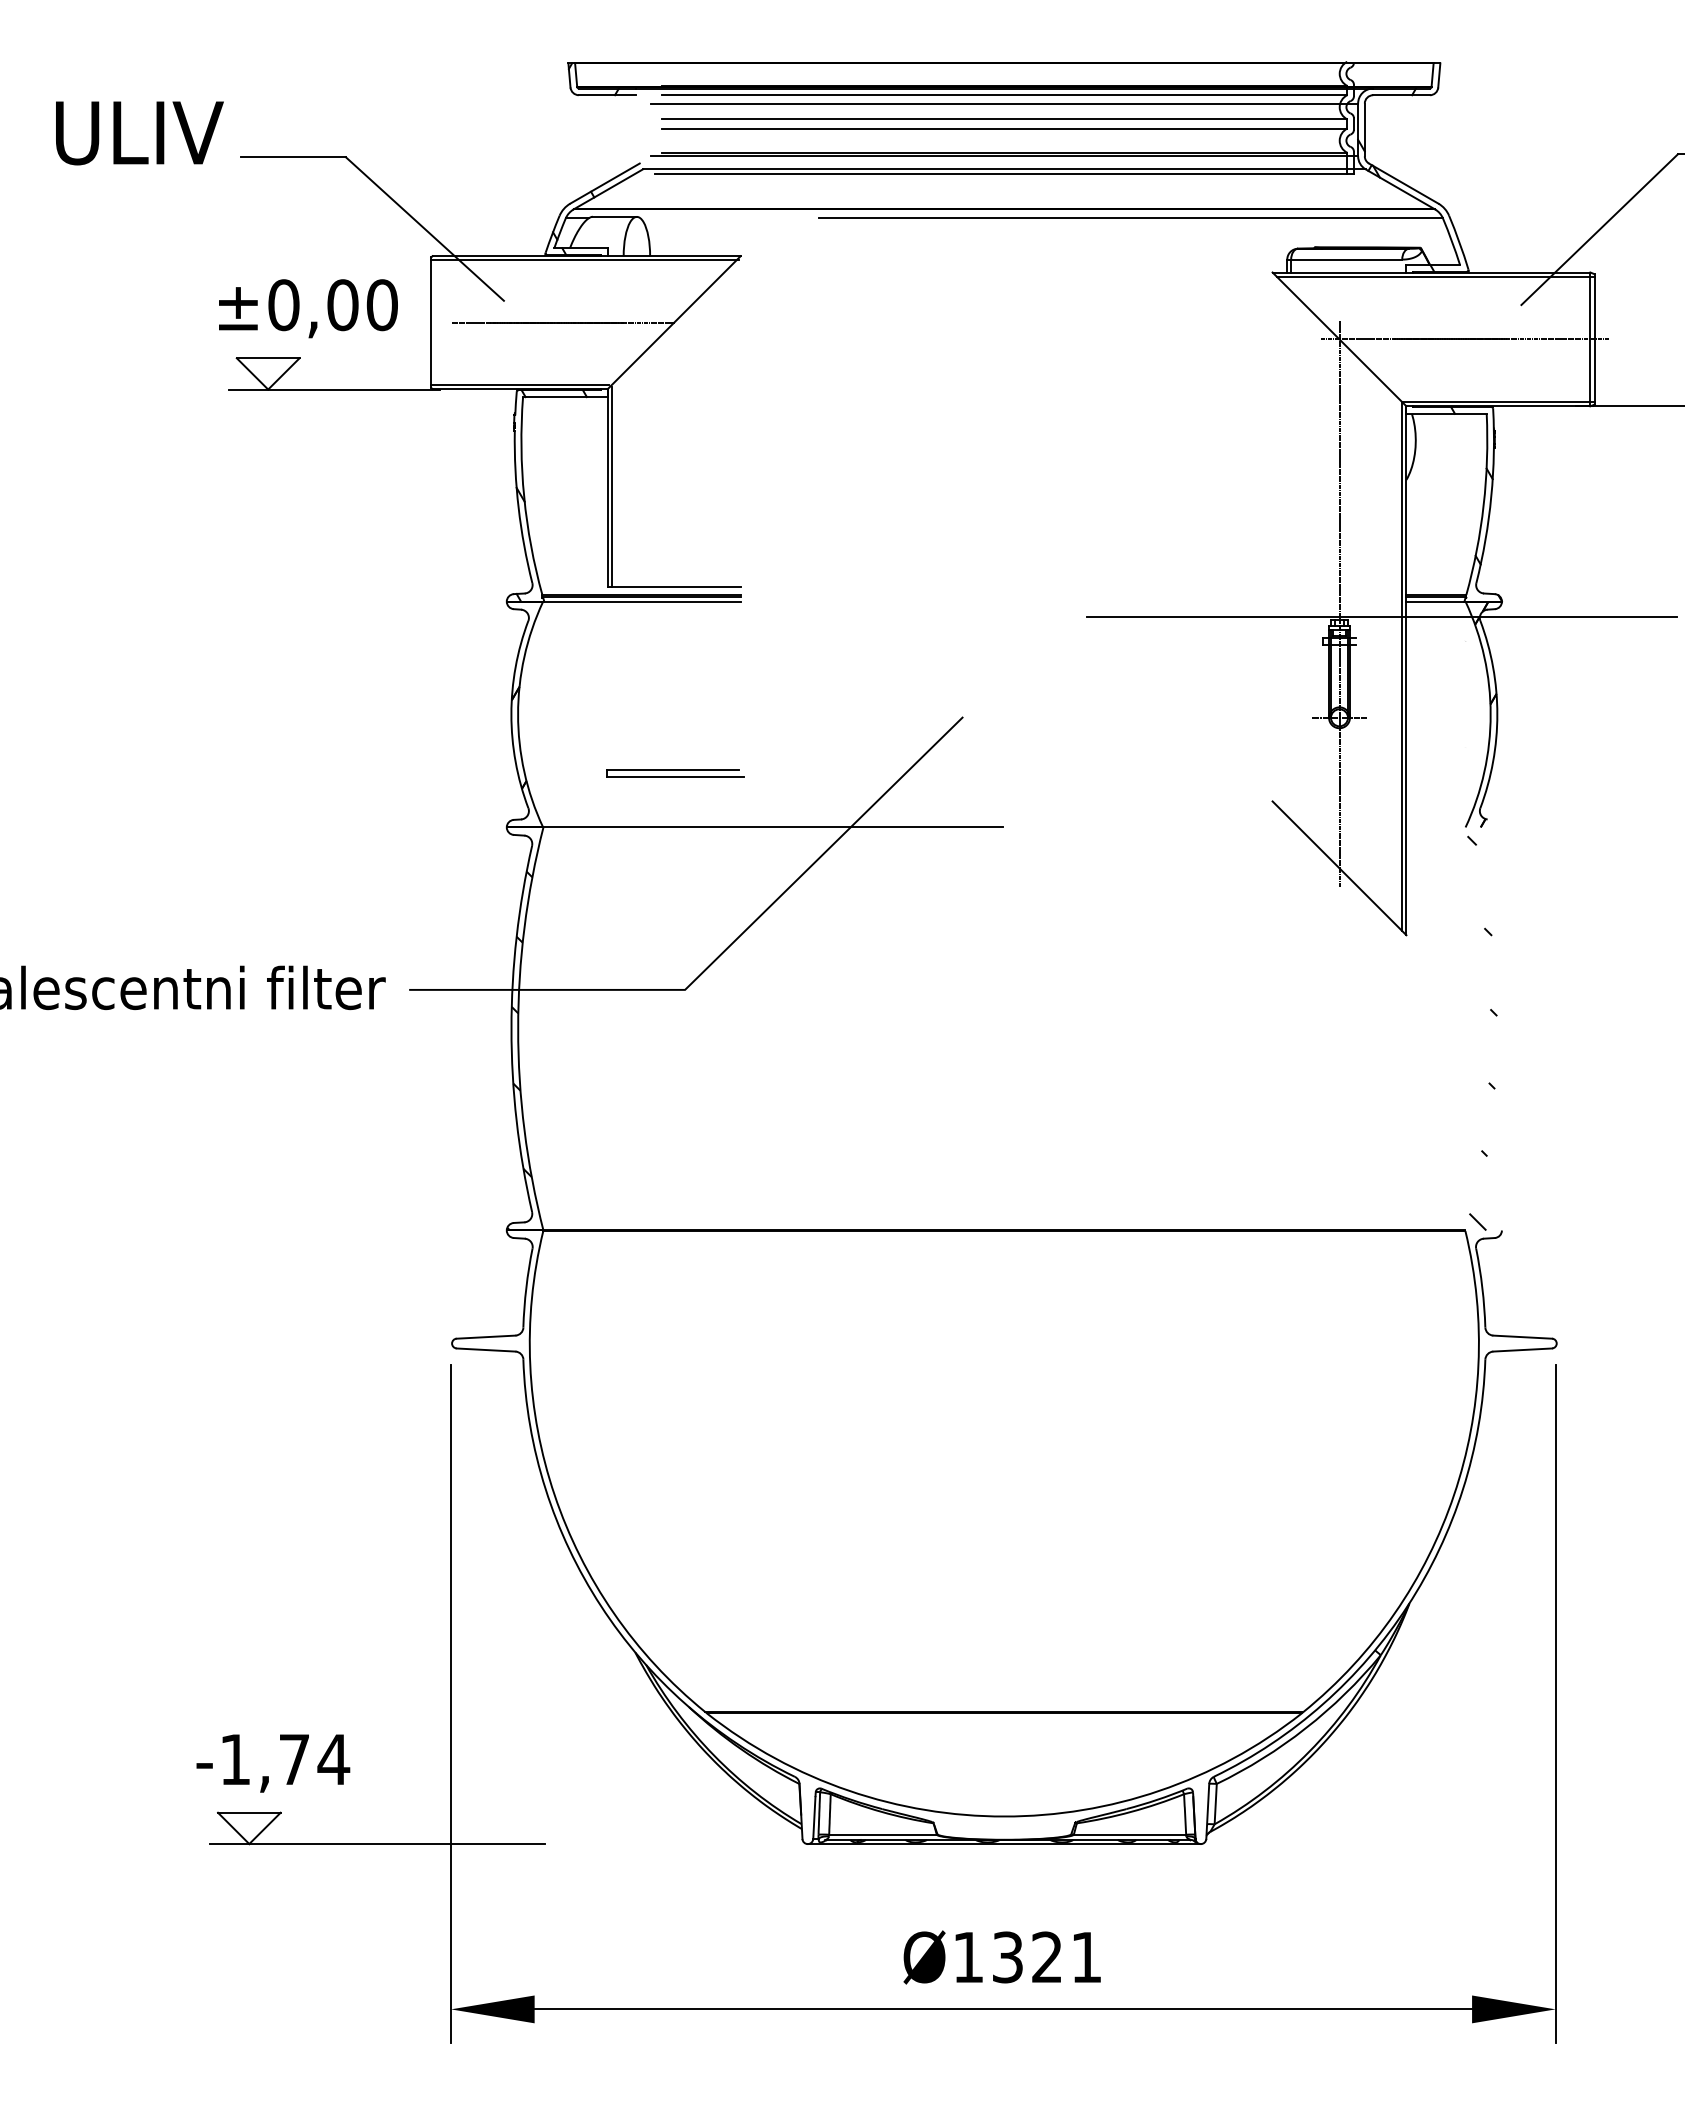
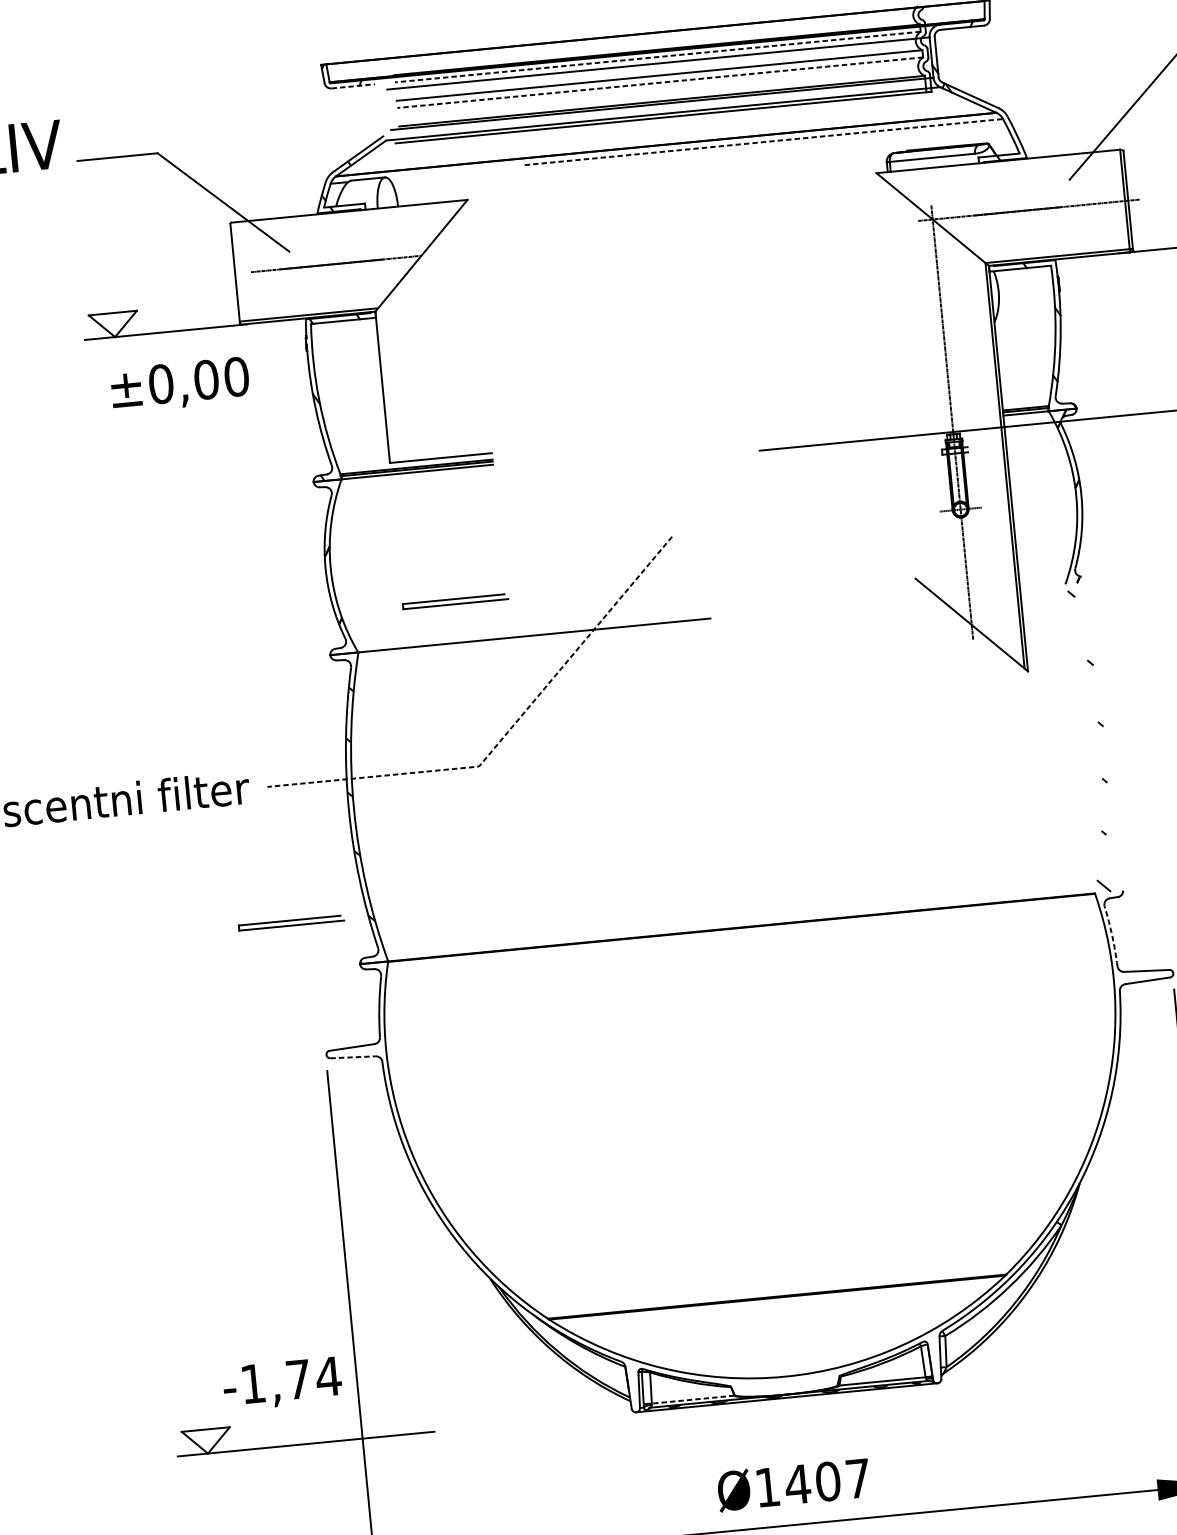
line: (607, 95) -> (353, 86), solid -> dashed
line: (1004, 95) -> (657, 57), solid -> dashed
line: (1004, 128) -> (660, 82), solid -> dashed
line: (1131, 218) -> (764, 142), solid -> dashed
line: (585, 260) -> (348, 214), removed
line: (1435, 276) -> (1001, 164), removed
text: (308, 308) -> (180, 384), moved
line: (611, 486) -> (385, 386), removed
line: (725, 950) -> (507, 733), solid -> dashed
part: (423, 1168) -> (291, 922), added
arc: (1482, 1287) -> (1112, 935), solid -> dashed
line: (486, 1350) -> (353, 1057), solid -> dashed
text: (273, 1763) -> (282, 1384), moved
line: (882, 1834) -> (692, 1399), solid -> dashed
text: (1046, 1957) -> (827, 1481), Ø1321 -> Ø1407

